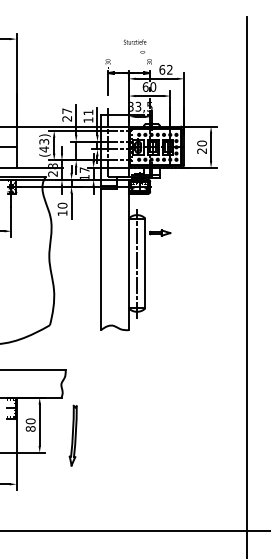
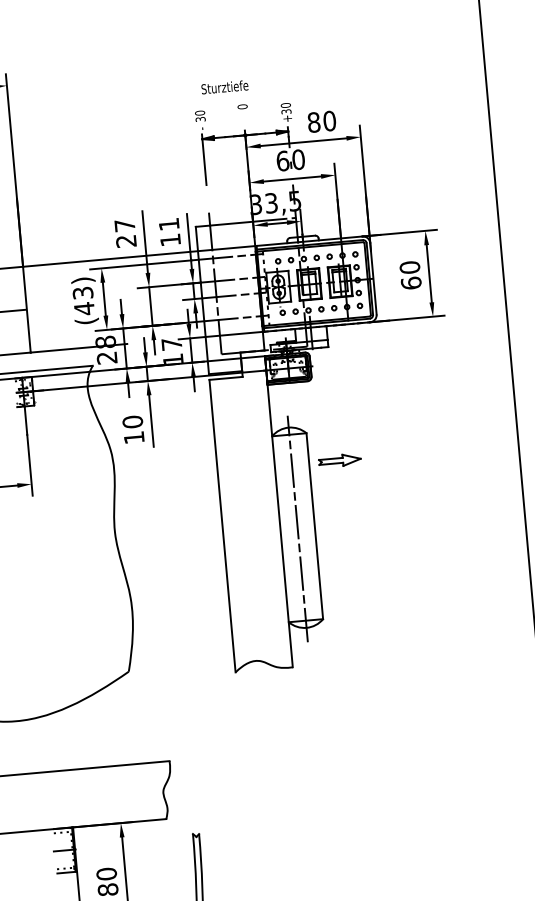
text: (134, 46) -> (224, 96), moved
text: (165, 69) -> (320, 121), 62 -> 80
text: (201, 150) -> (410, 282), 20 -> 60

